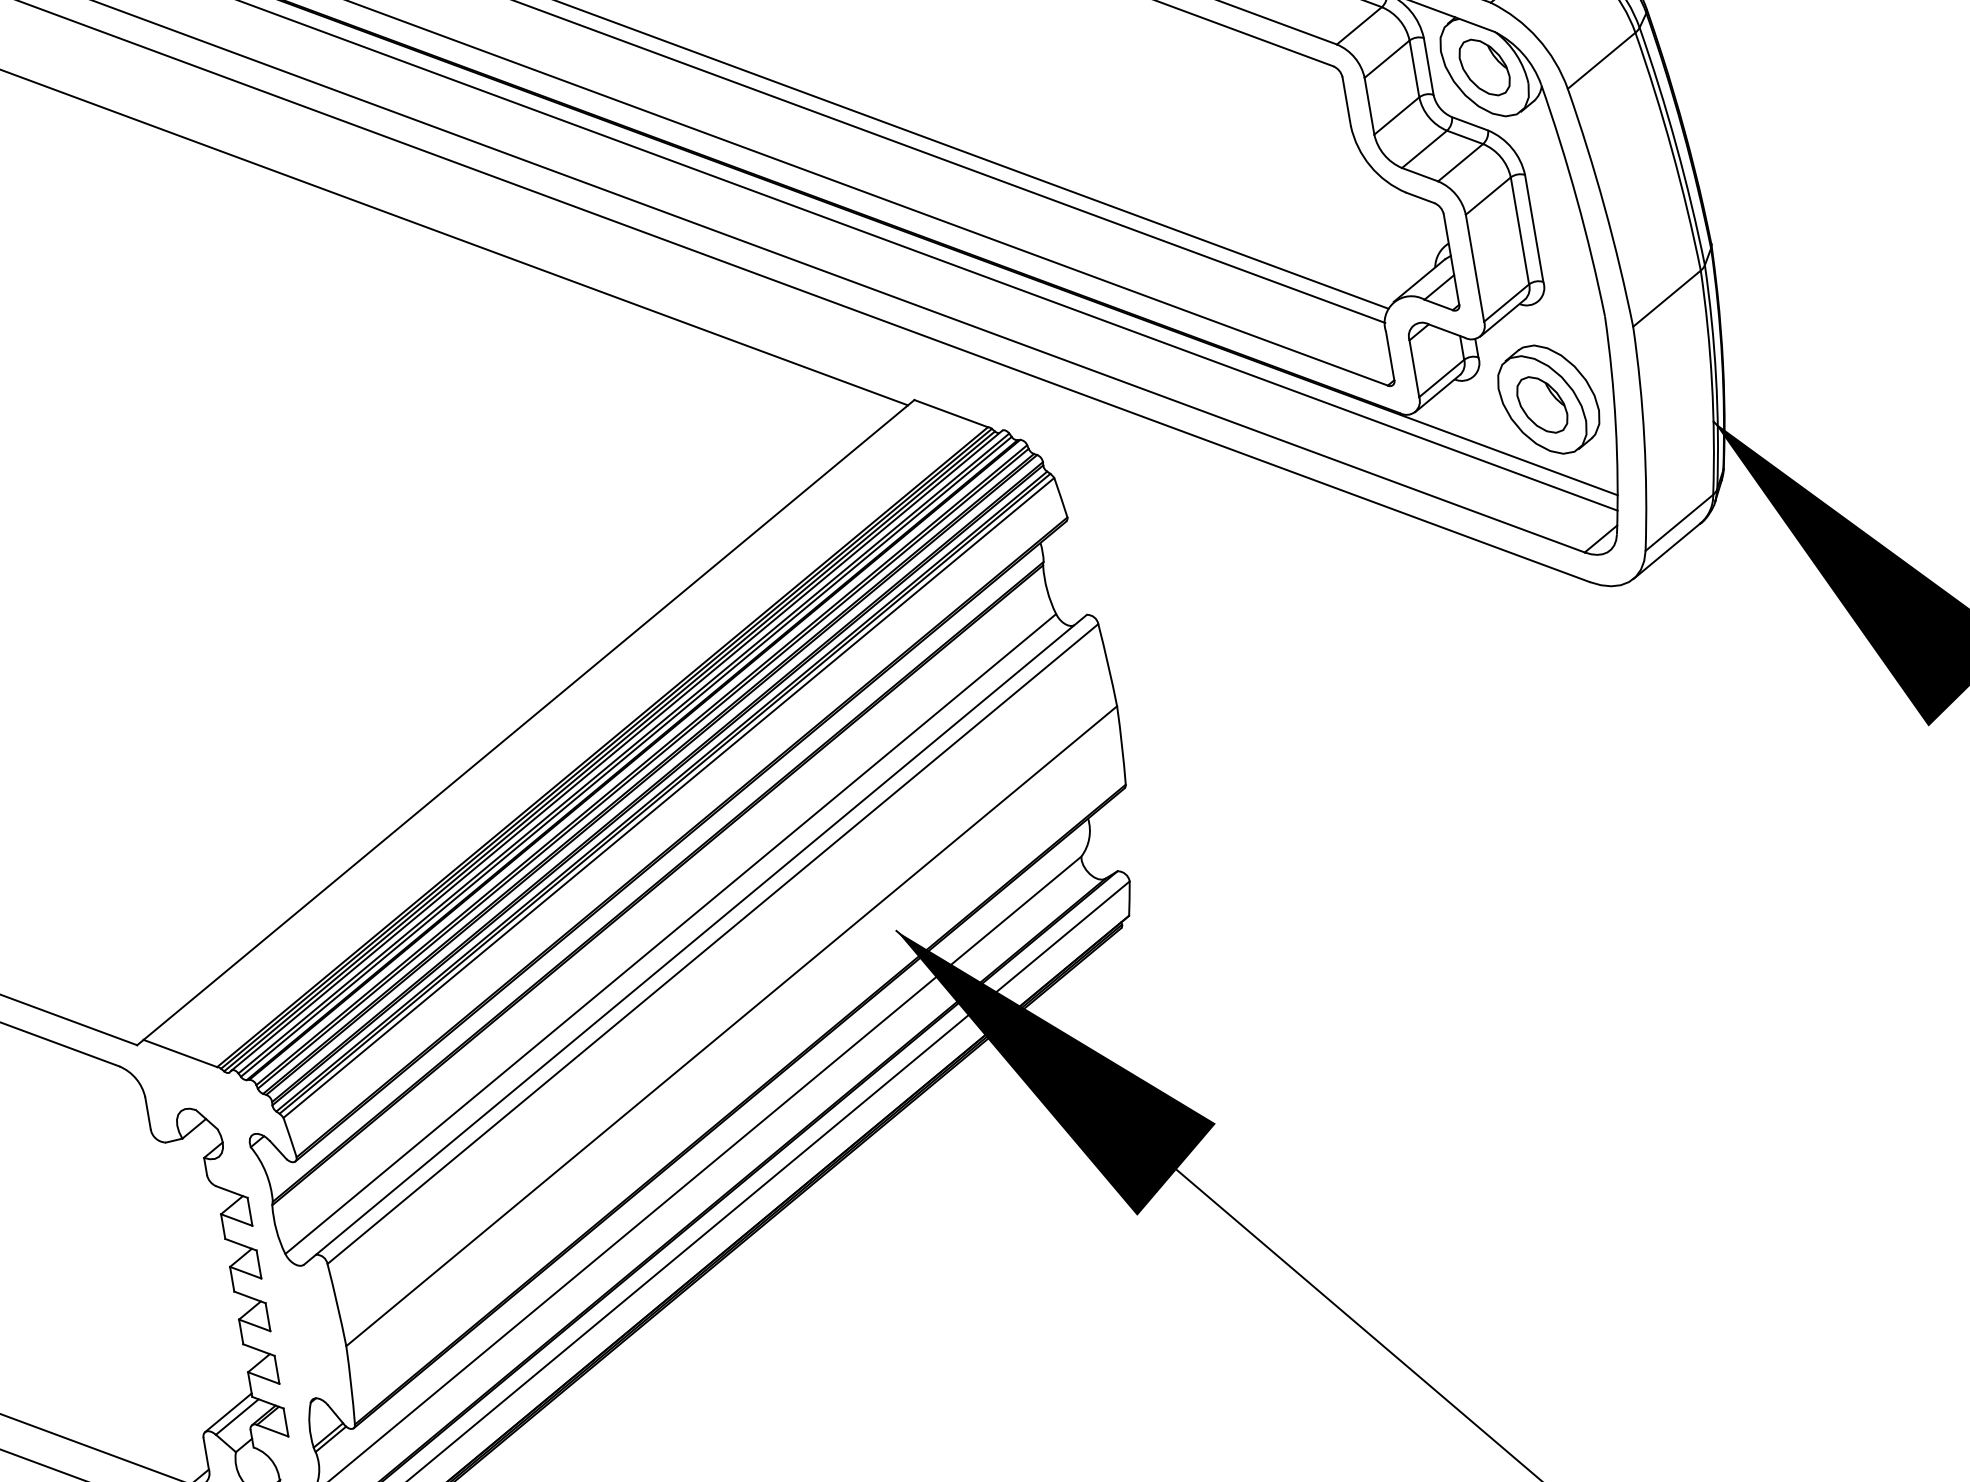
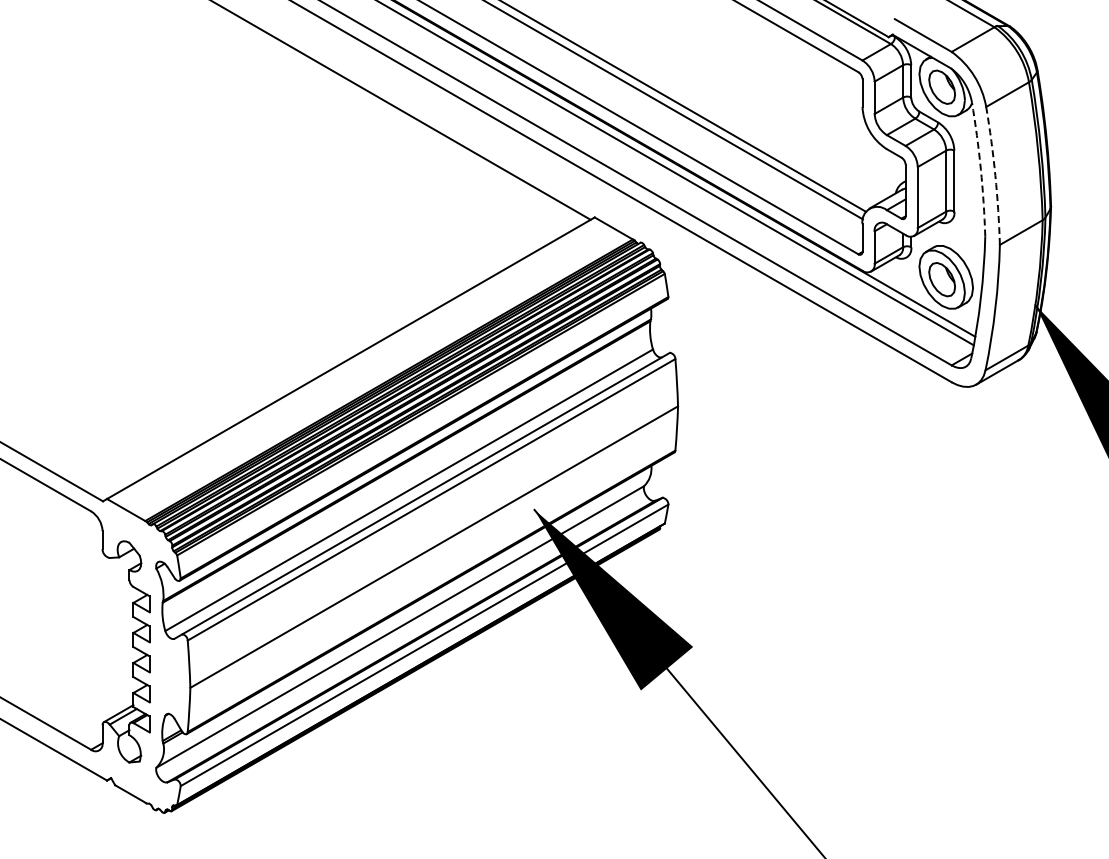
arc: (1576, 200) -> (980, 169), solid -> dashed
arc: (1604, 206) -> (995, 175), solid -> dashed

